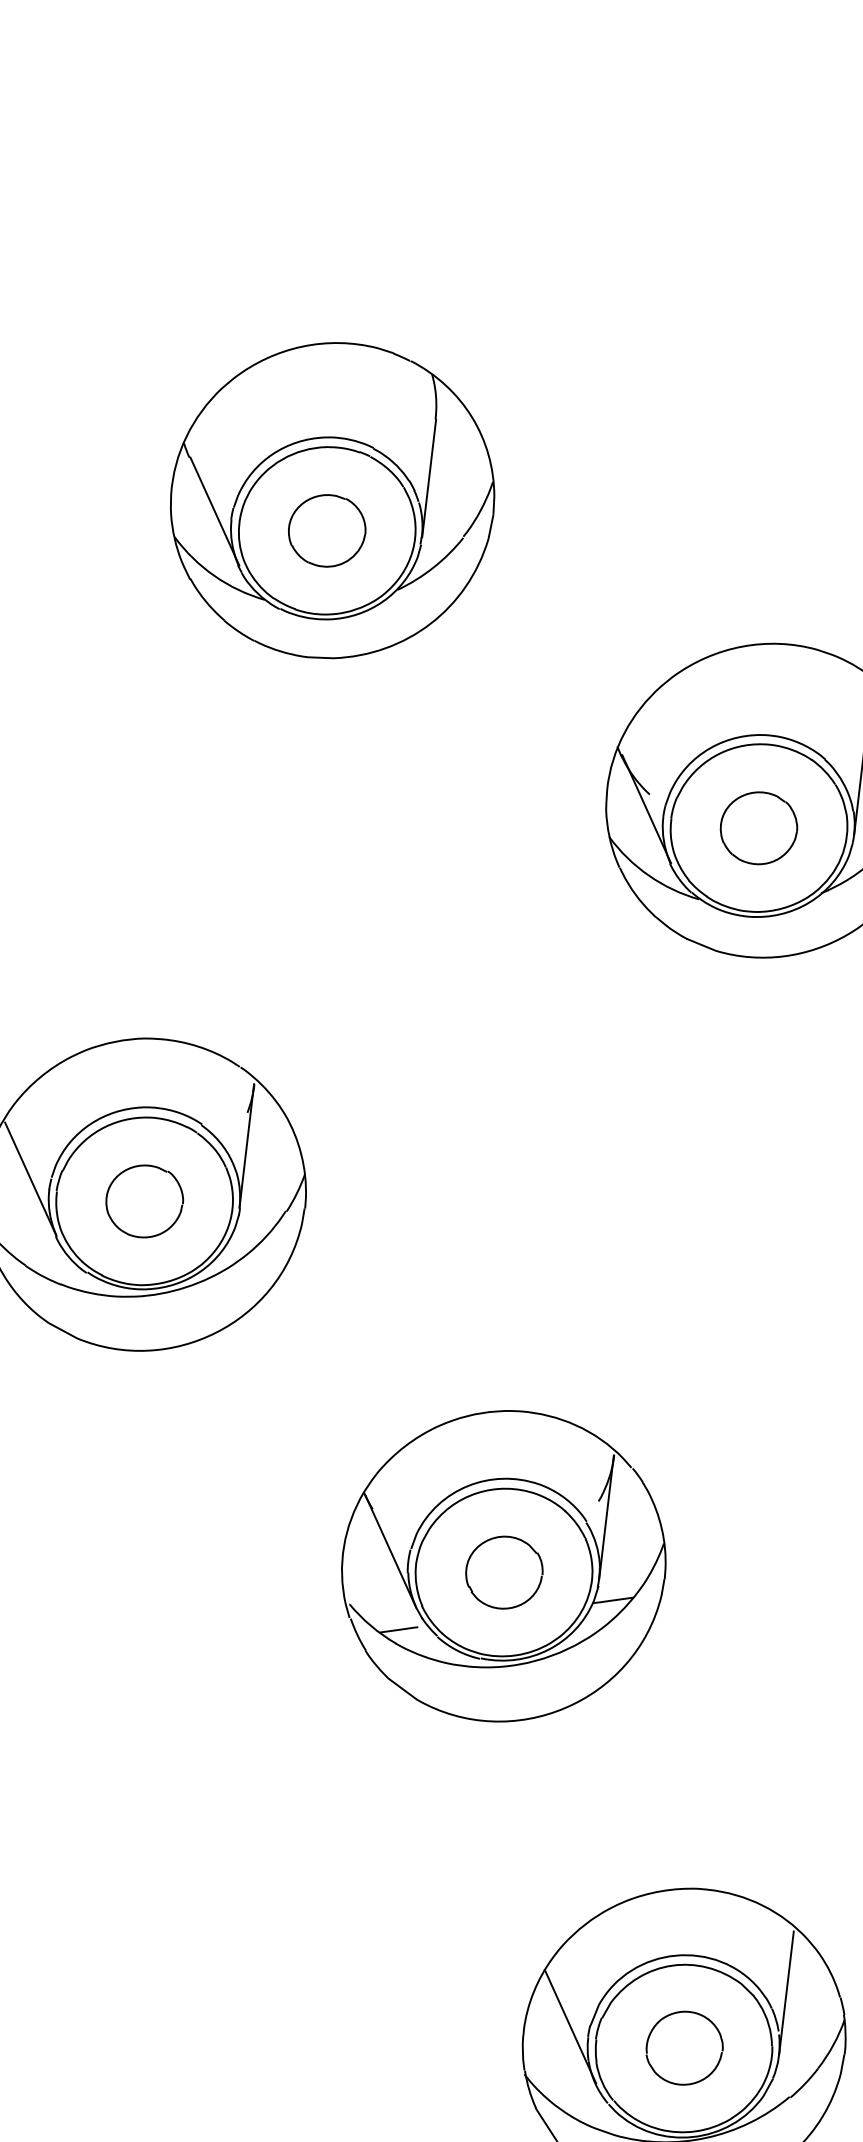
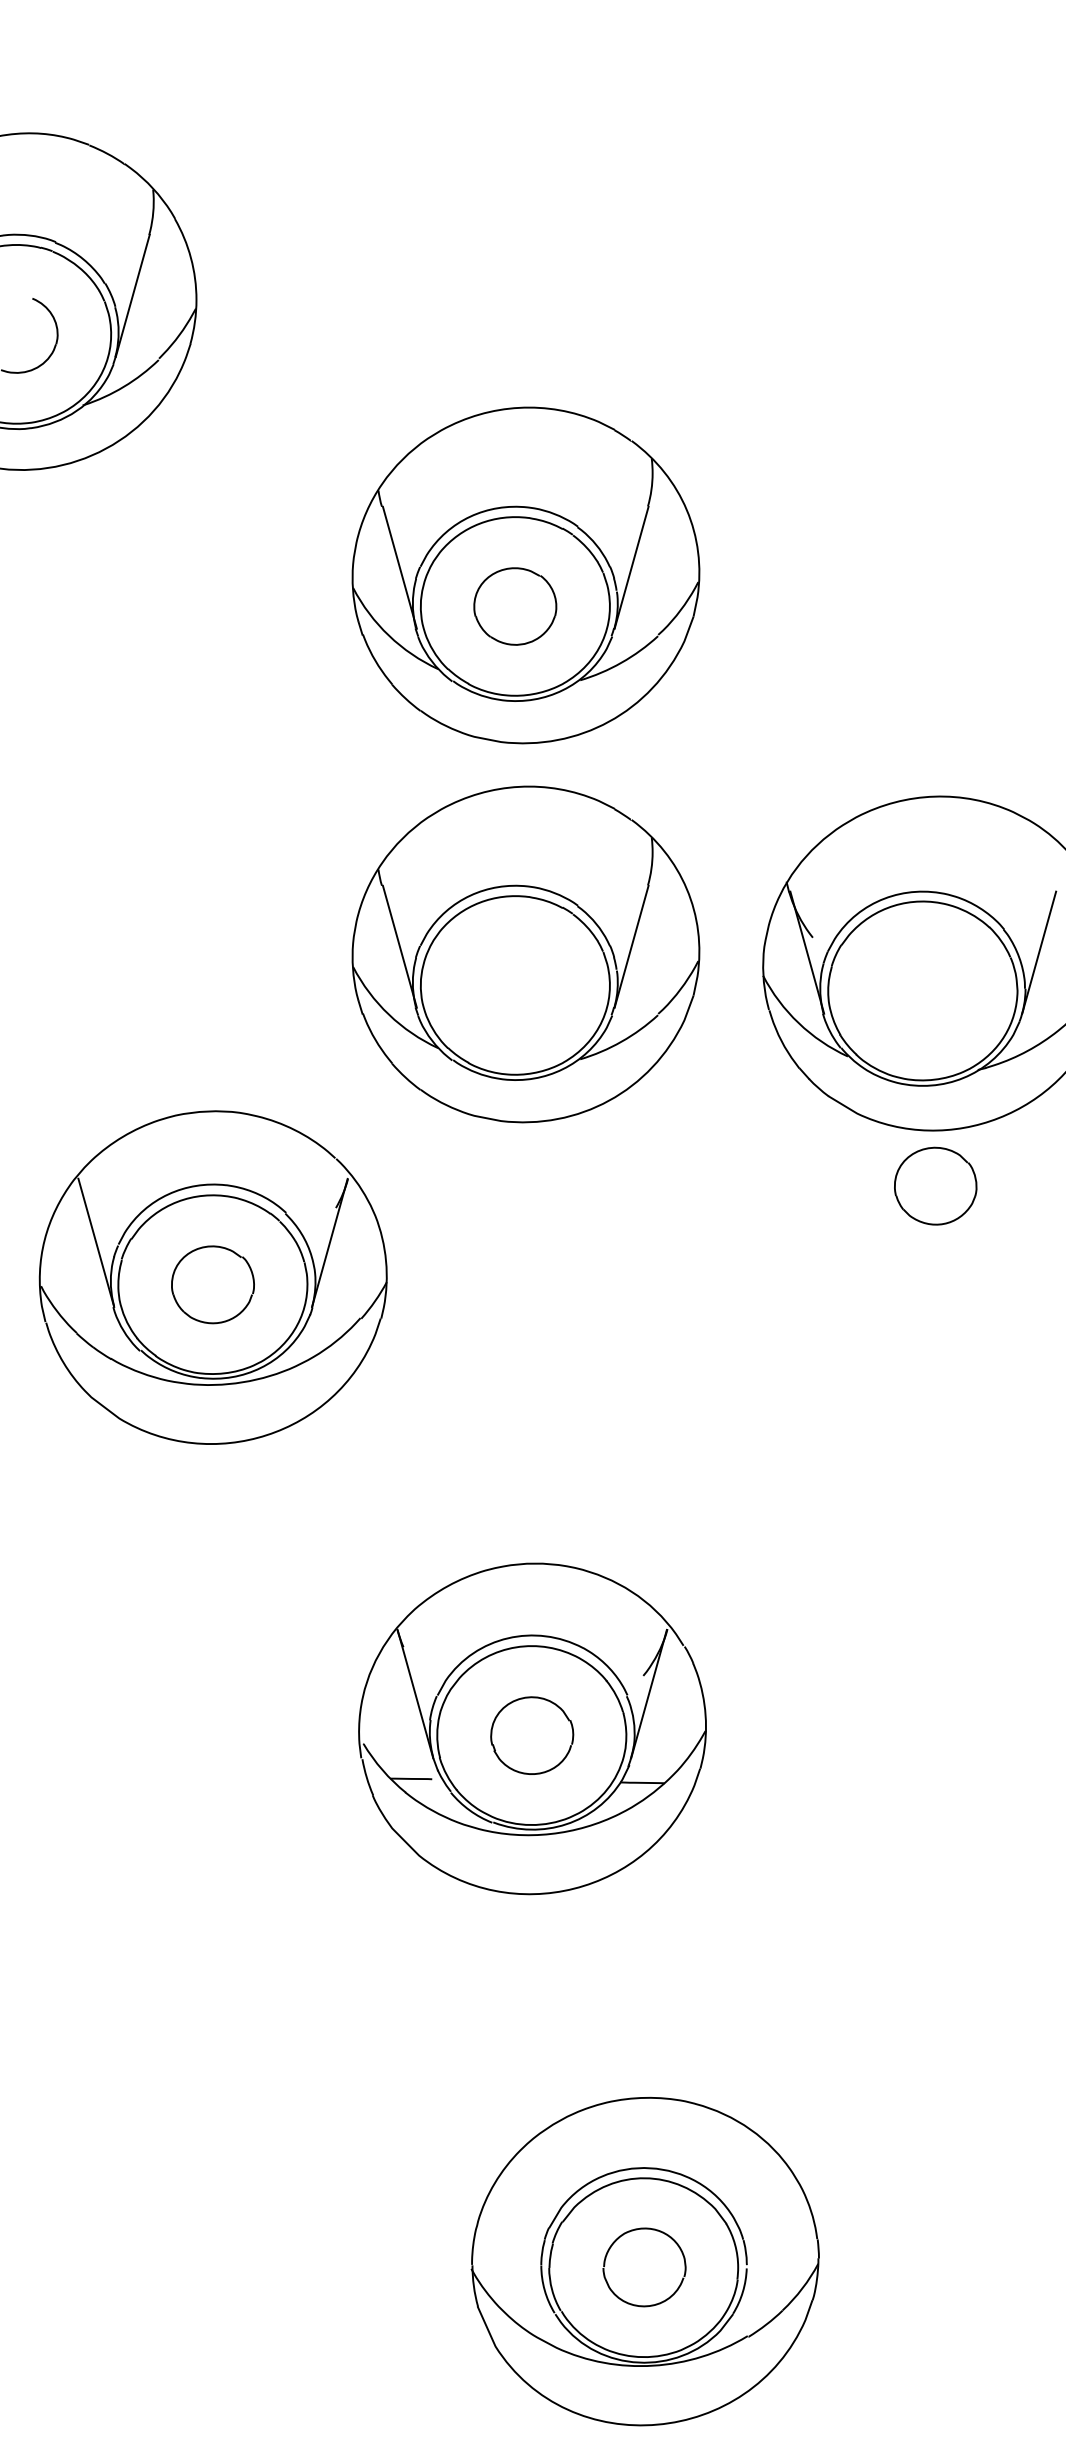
part: (758, 827) -> (935, 1185), moved
part: (386, 851) -> (525, 954), added
line: (786, 1993) -> (761, 2226), removed
line: (570, 2026) -> (527, 2225), removed

